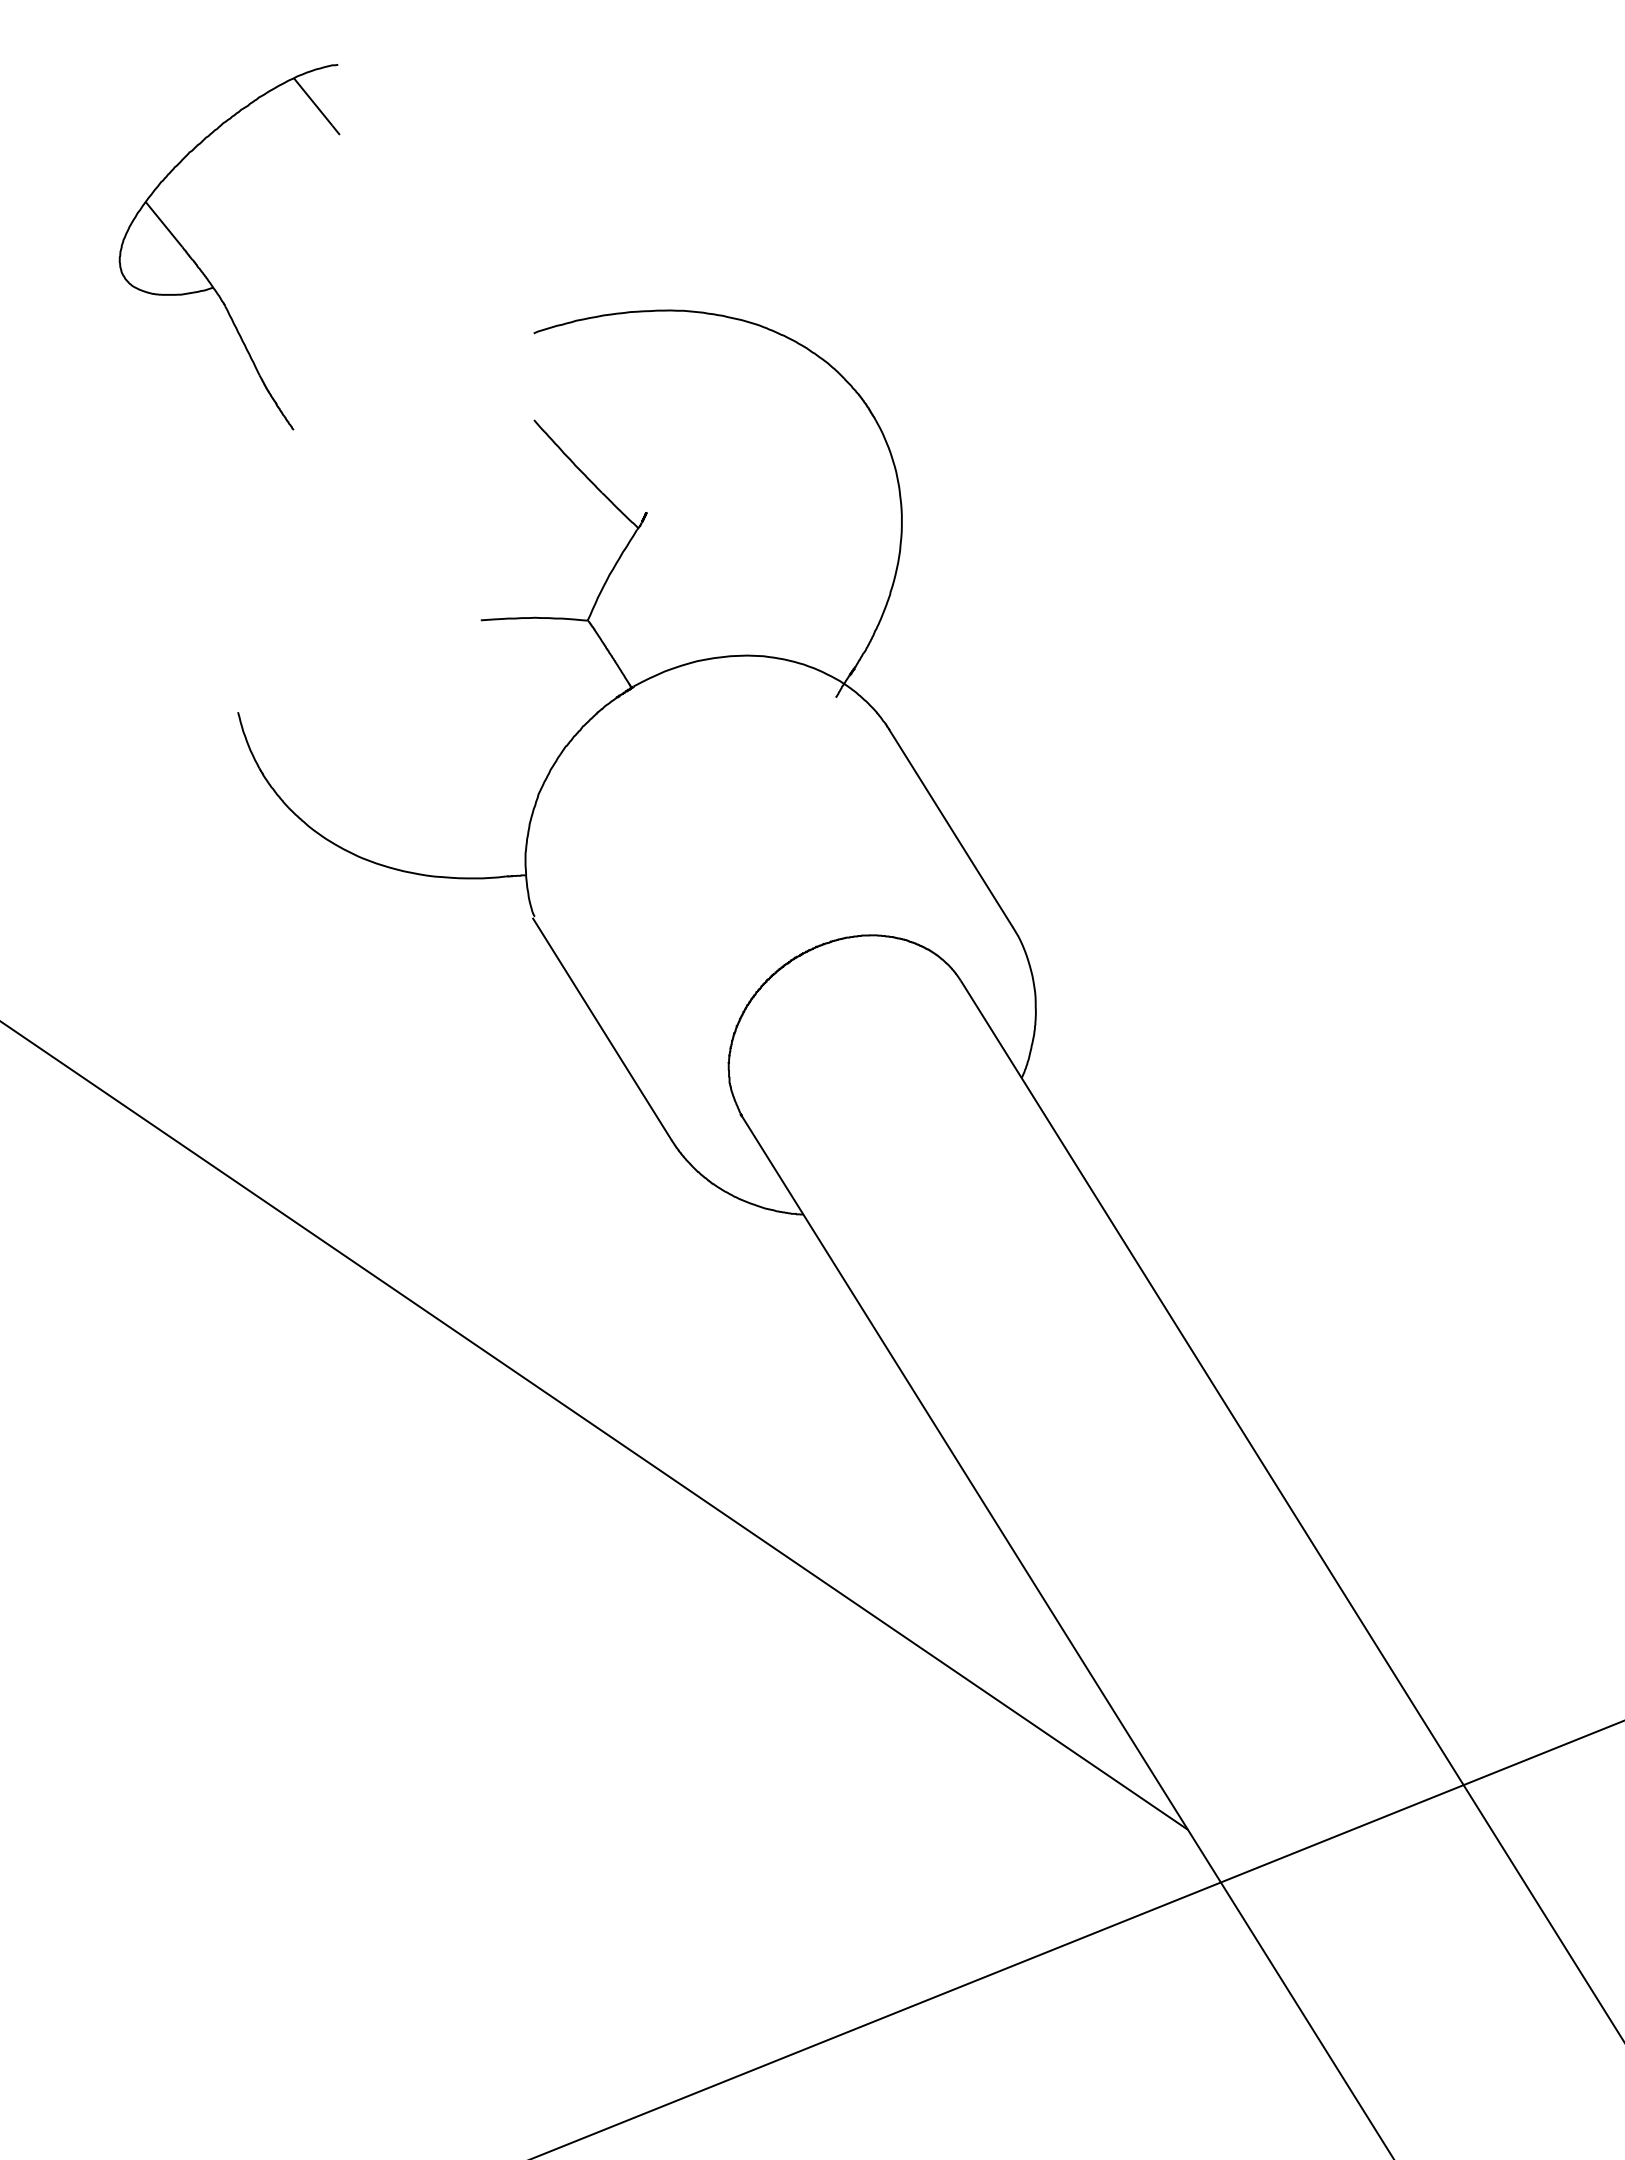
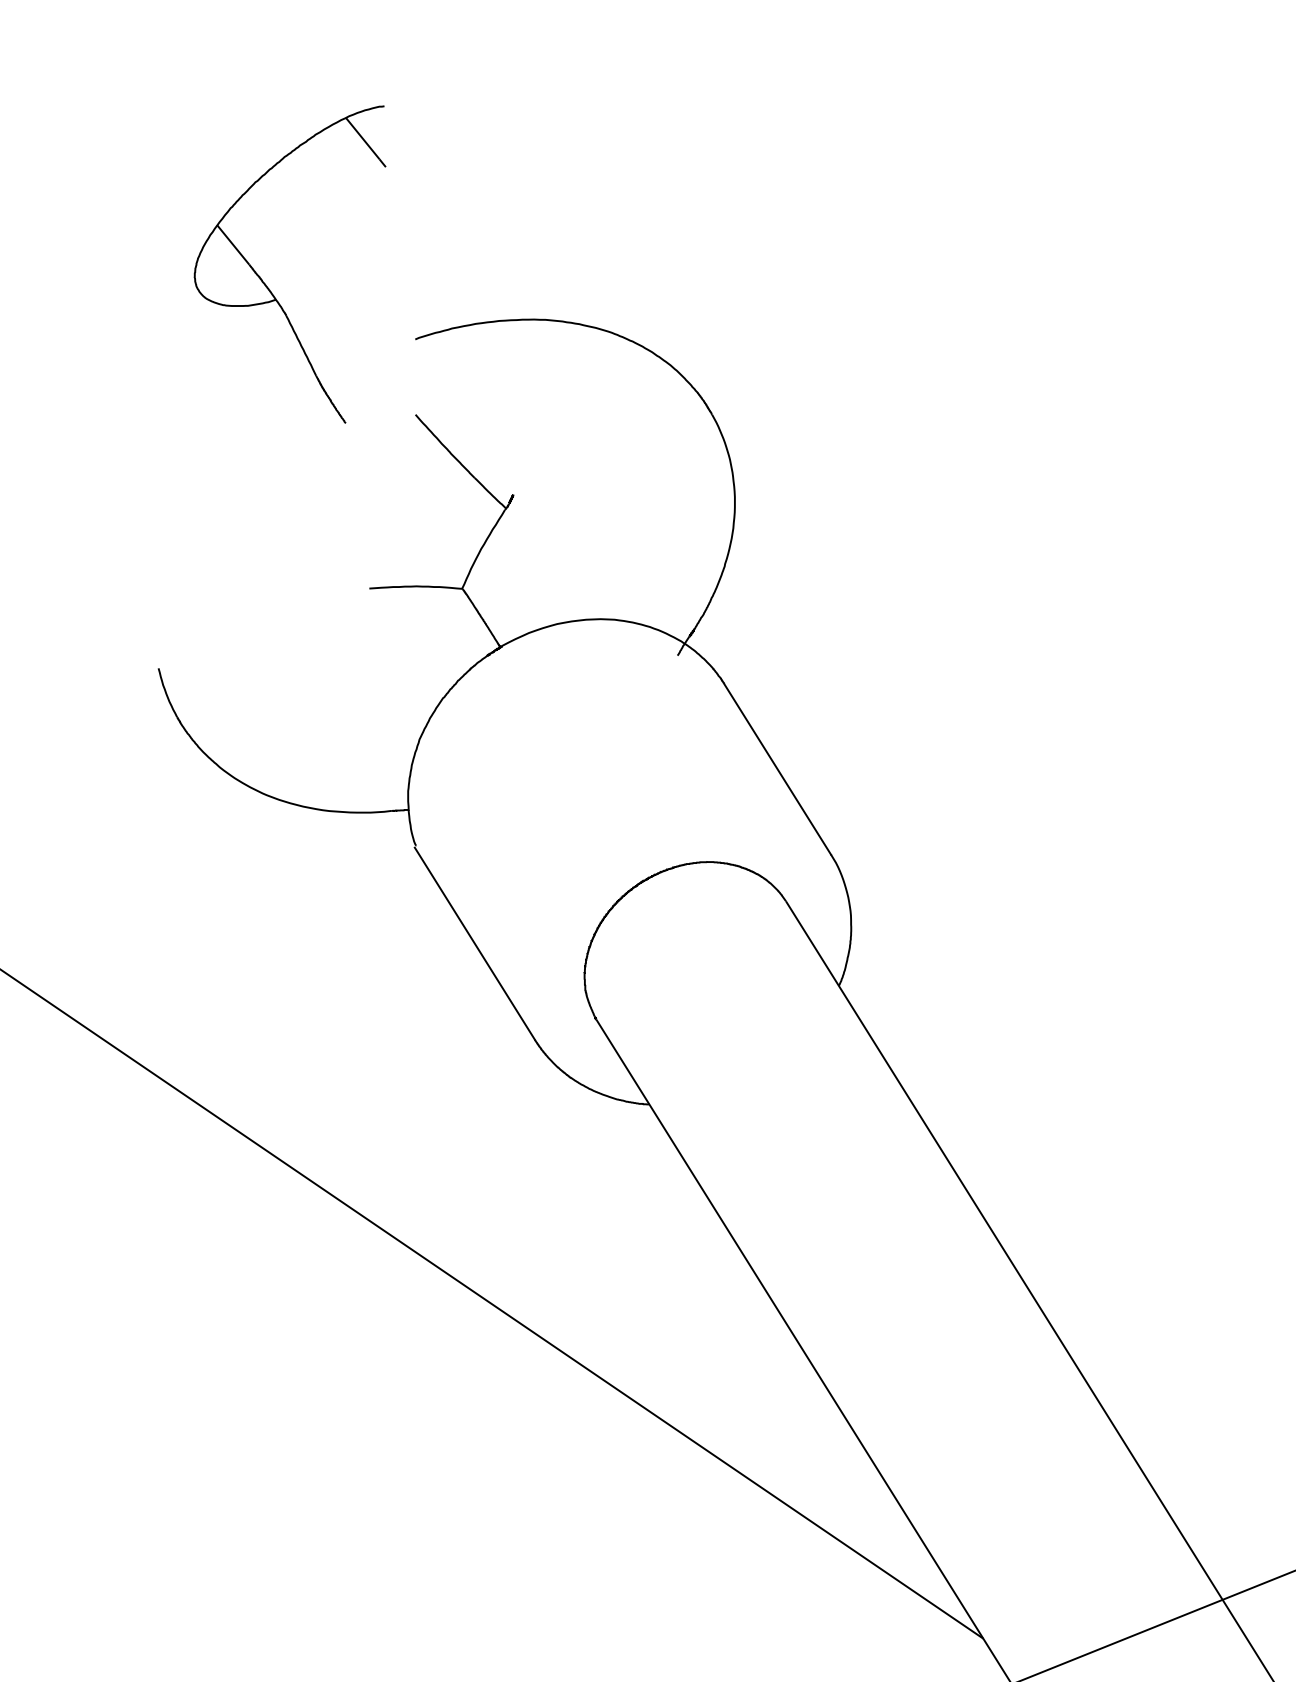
part: (202, 270) -> (266, 284), moved

